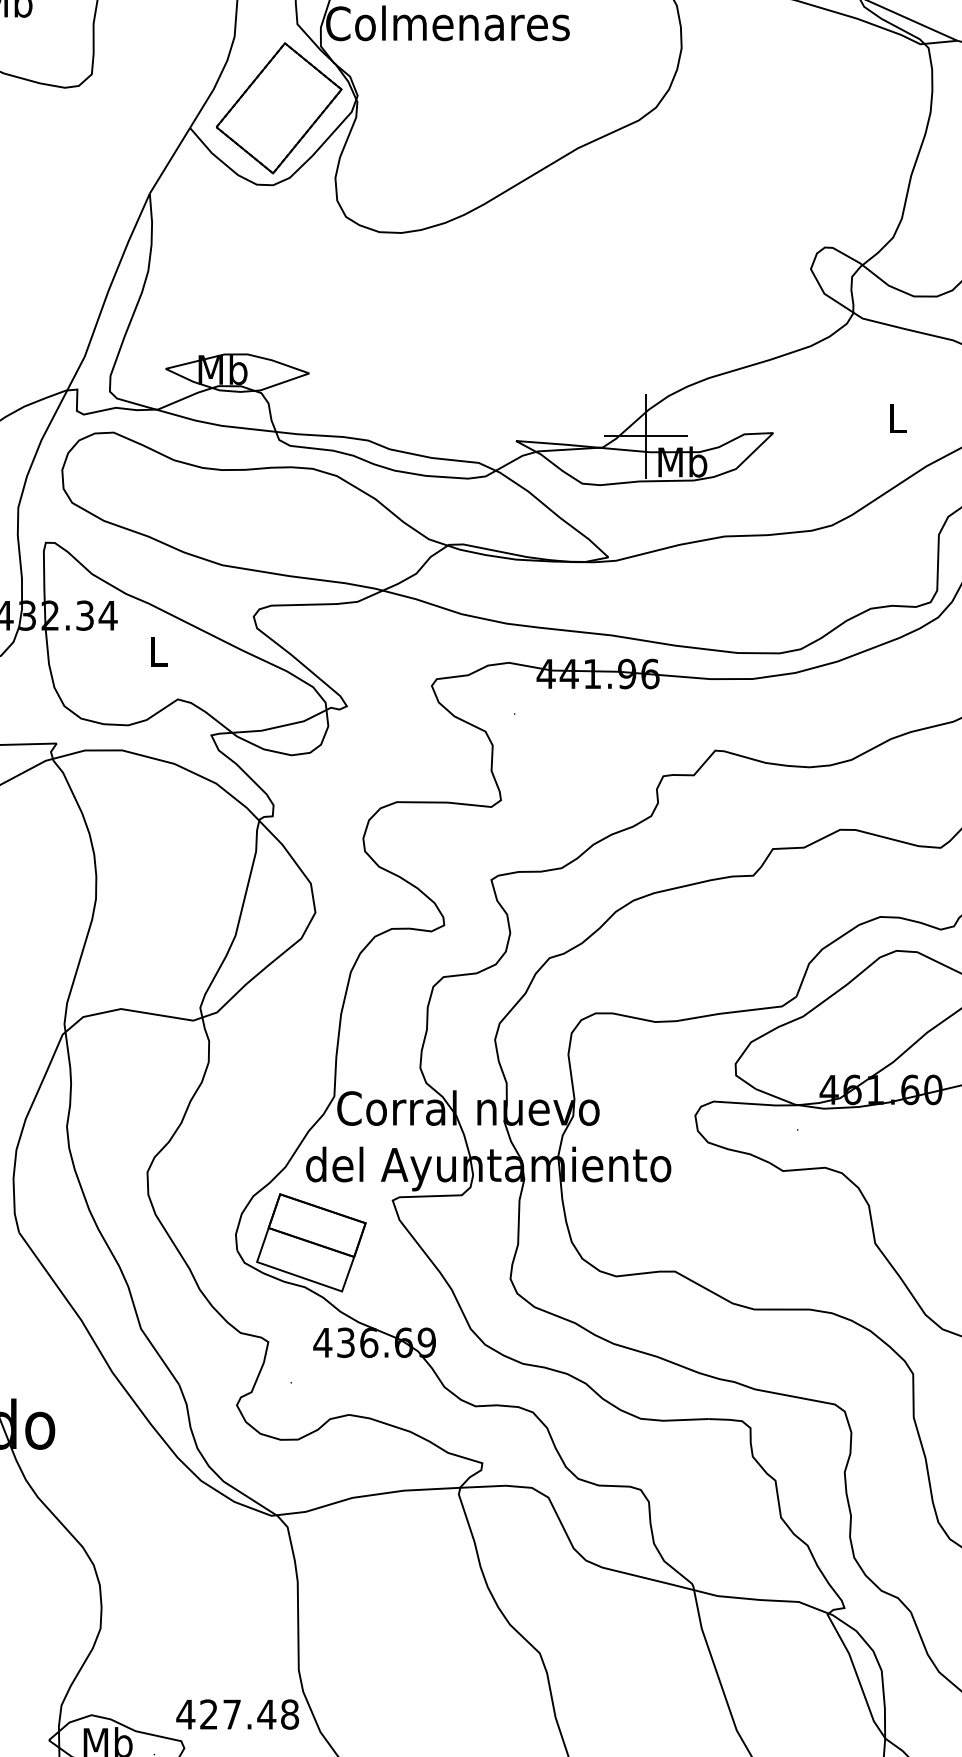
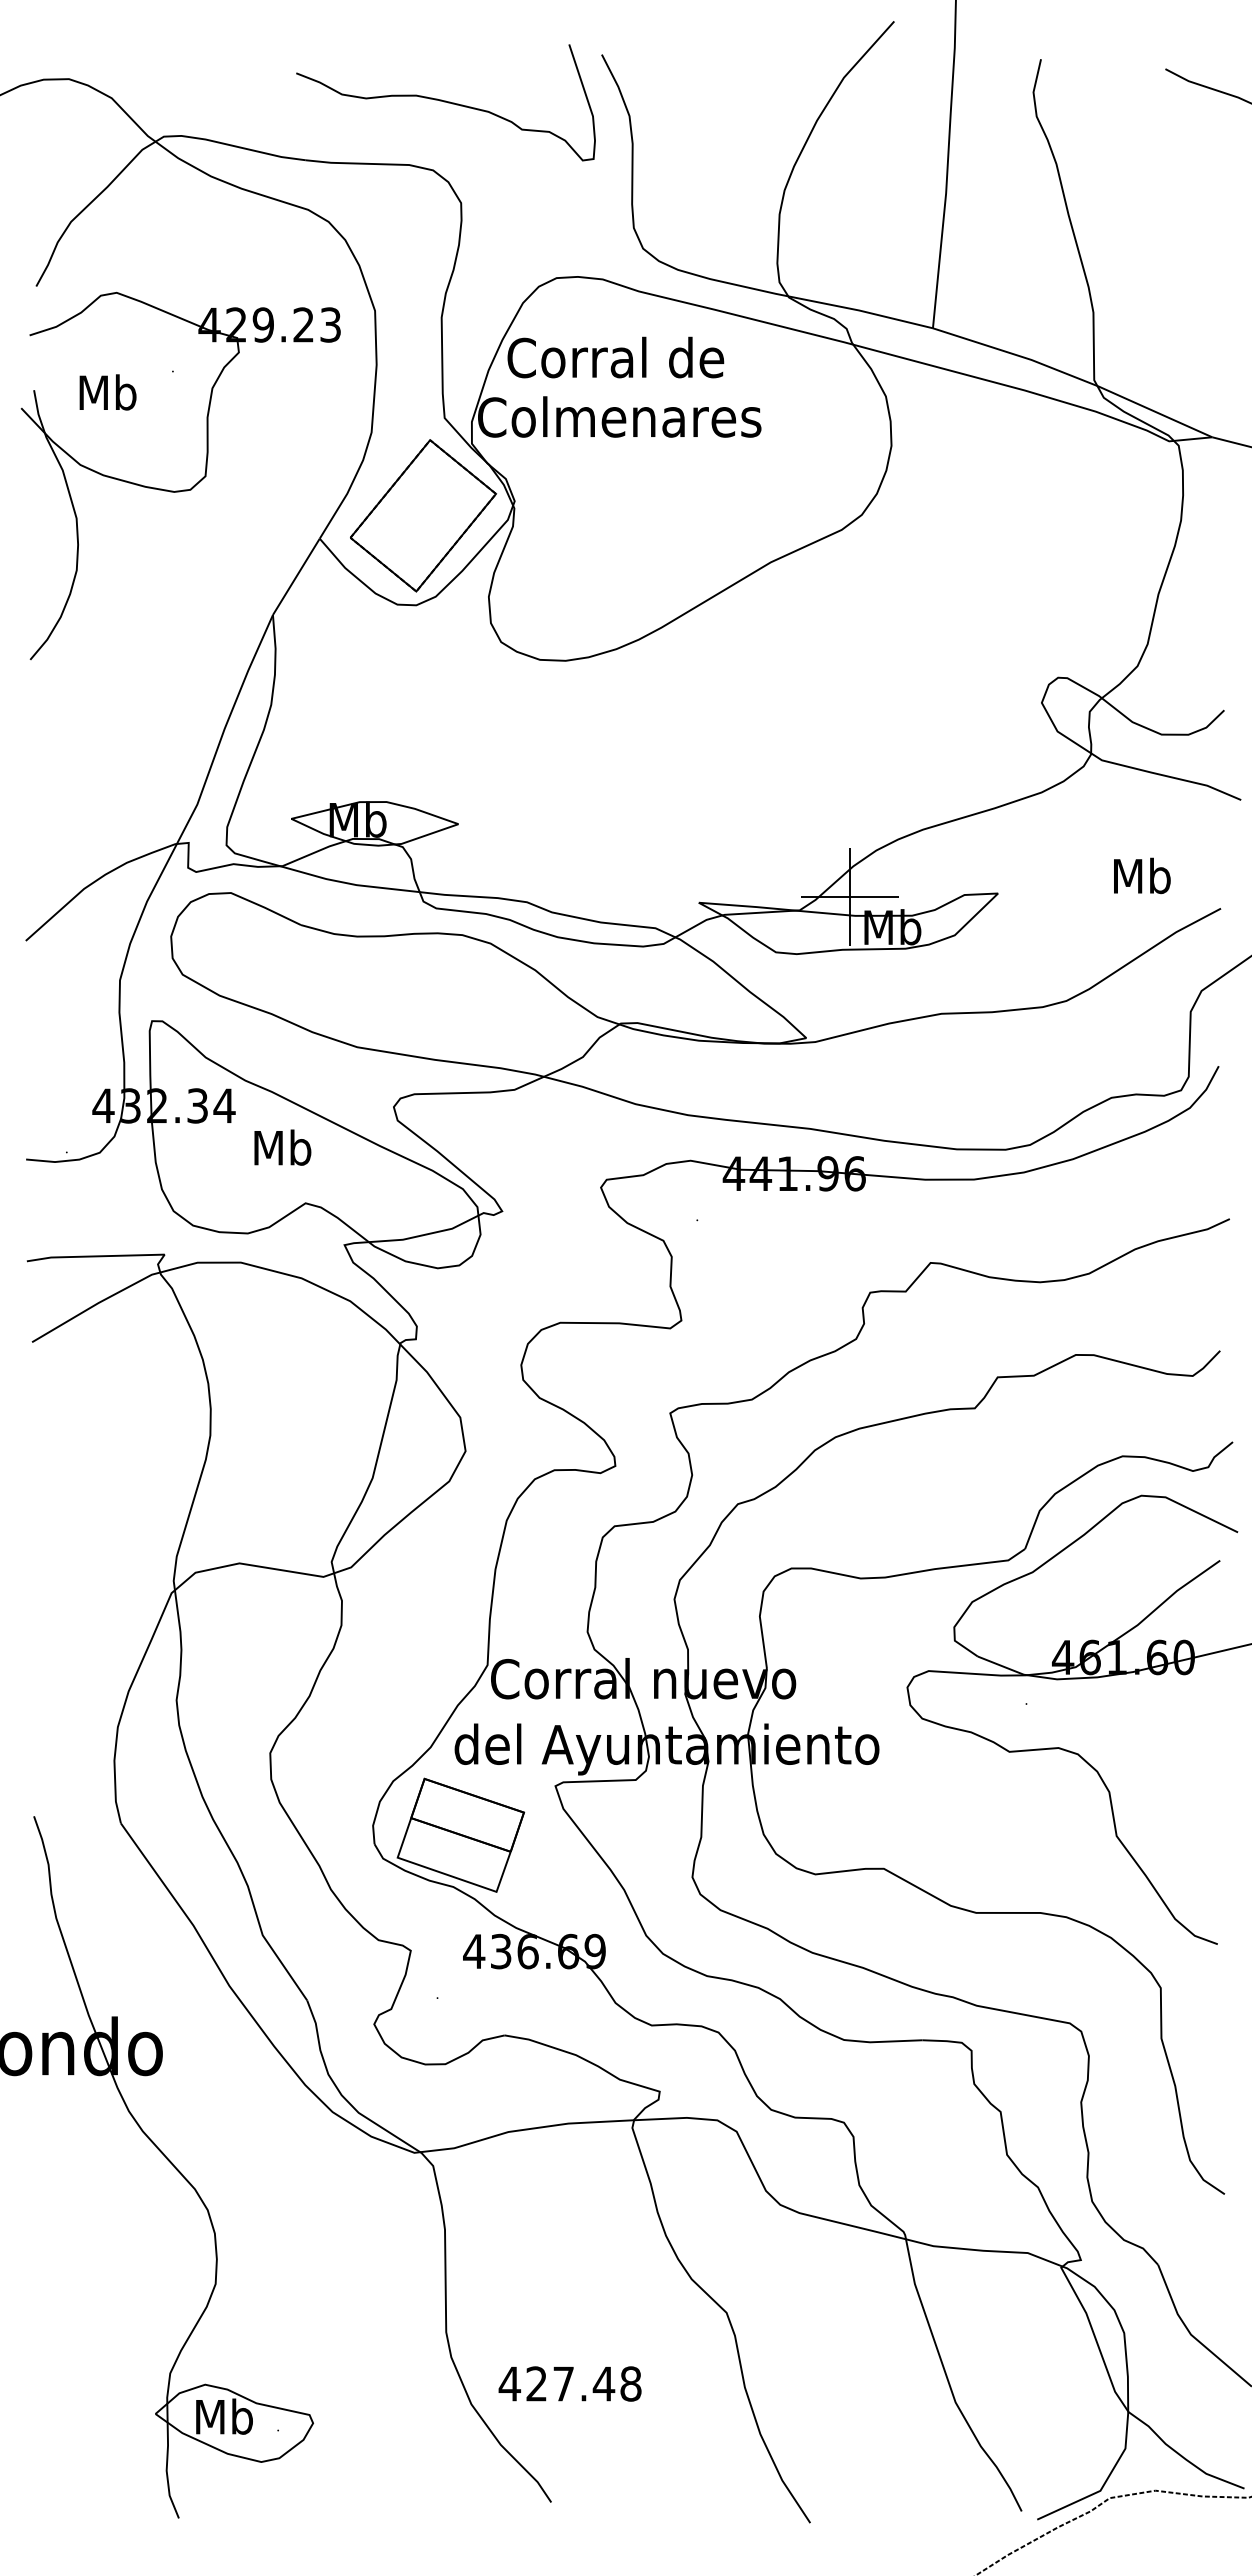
text: (897, 417) -> (1142, 875), L -> Mb
text: (158, 651) -> (282, 1147), L -> Mb
text: (237, 1714) -> (569, 2383), moved

